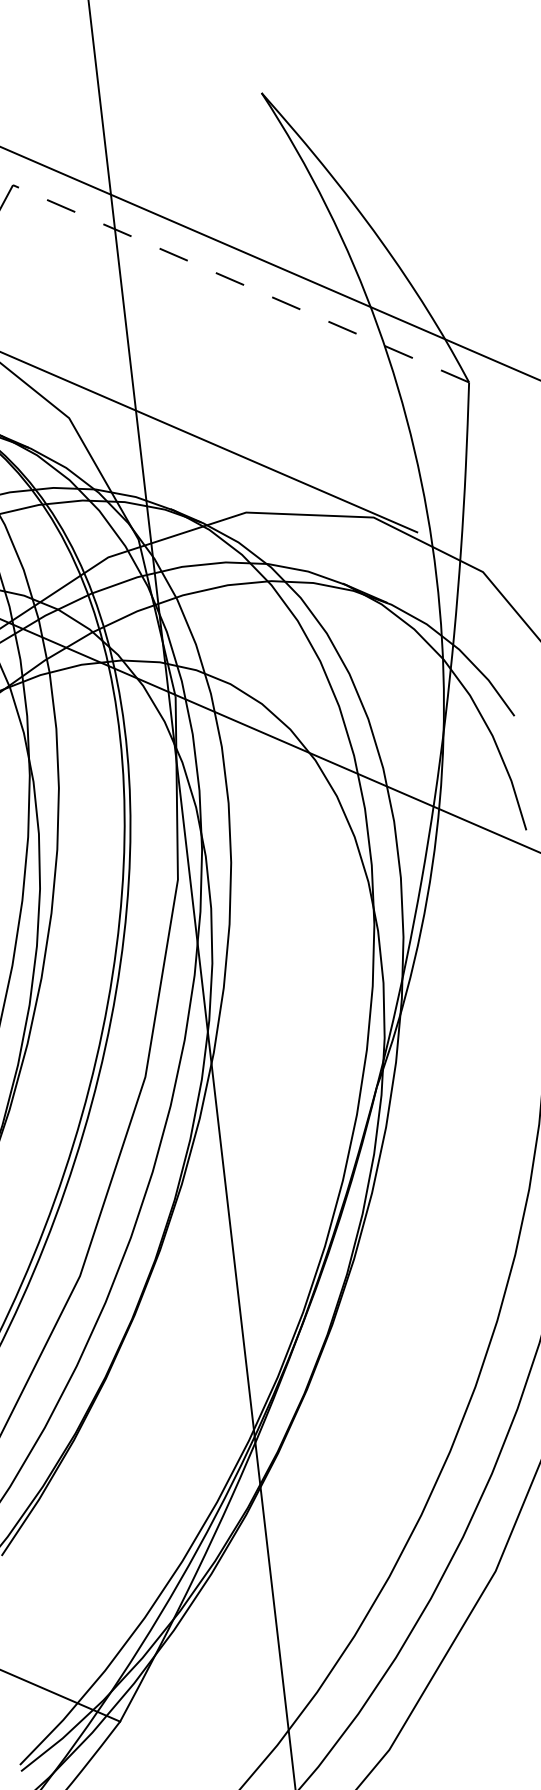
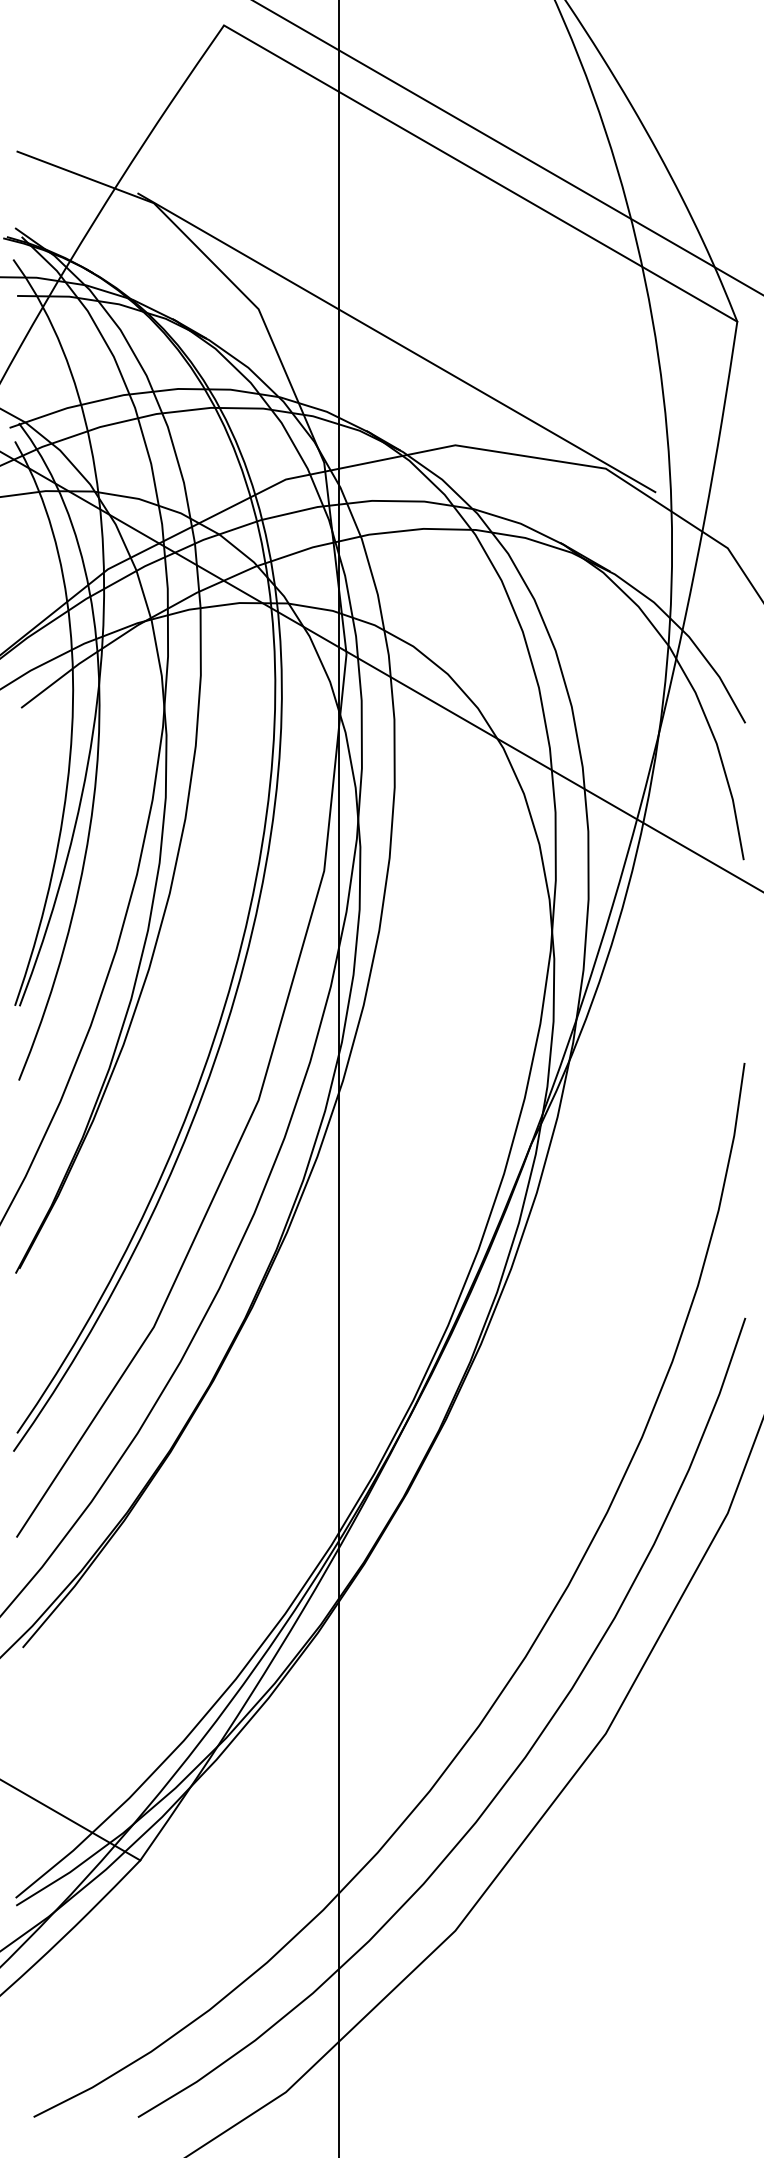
line: (240, 283) -> (480, 173), dashed -> solid

